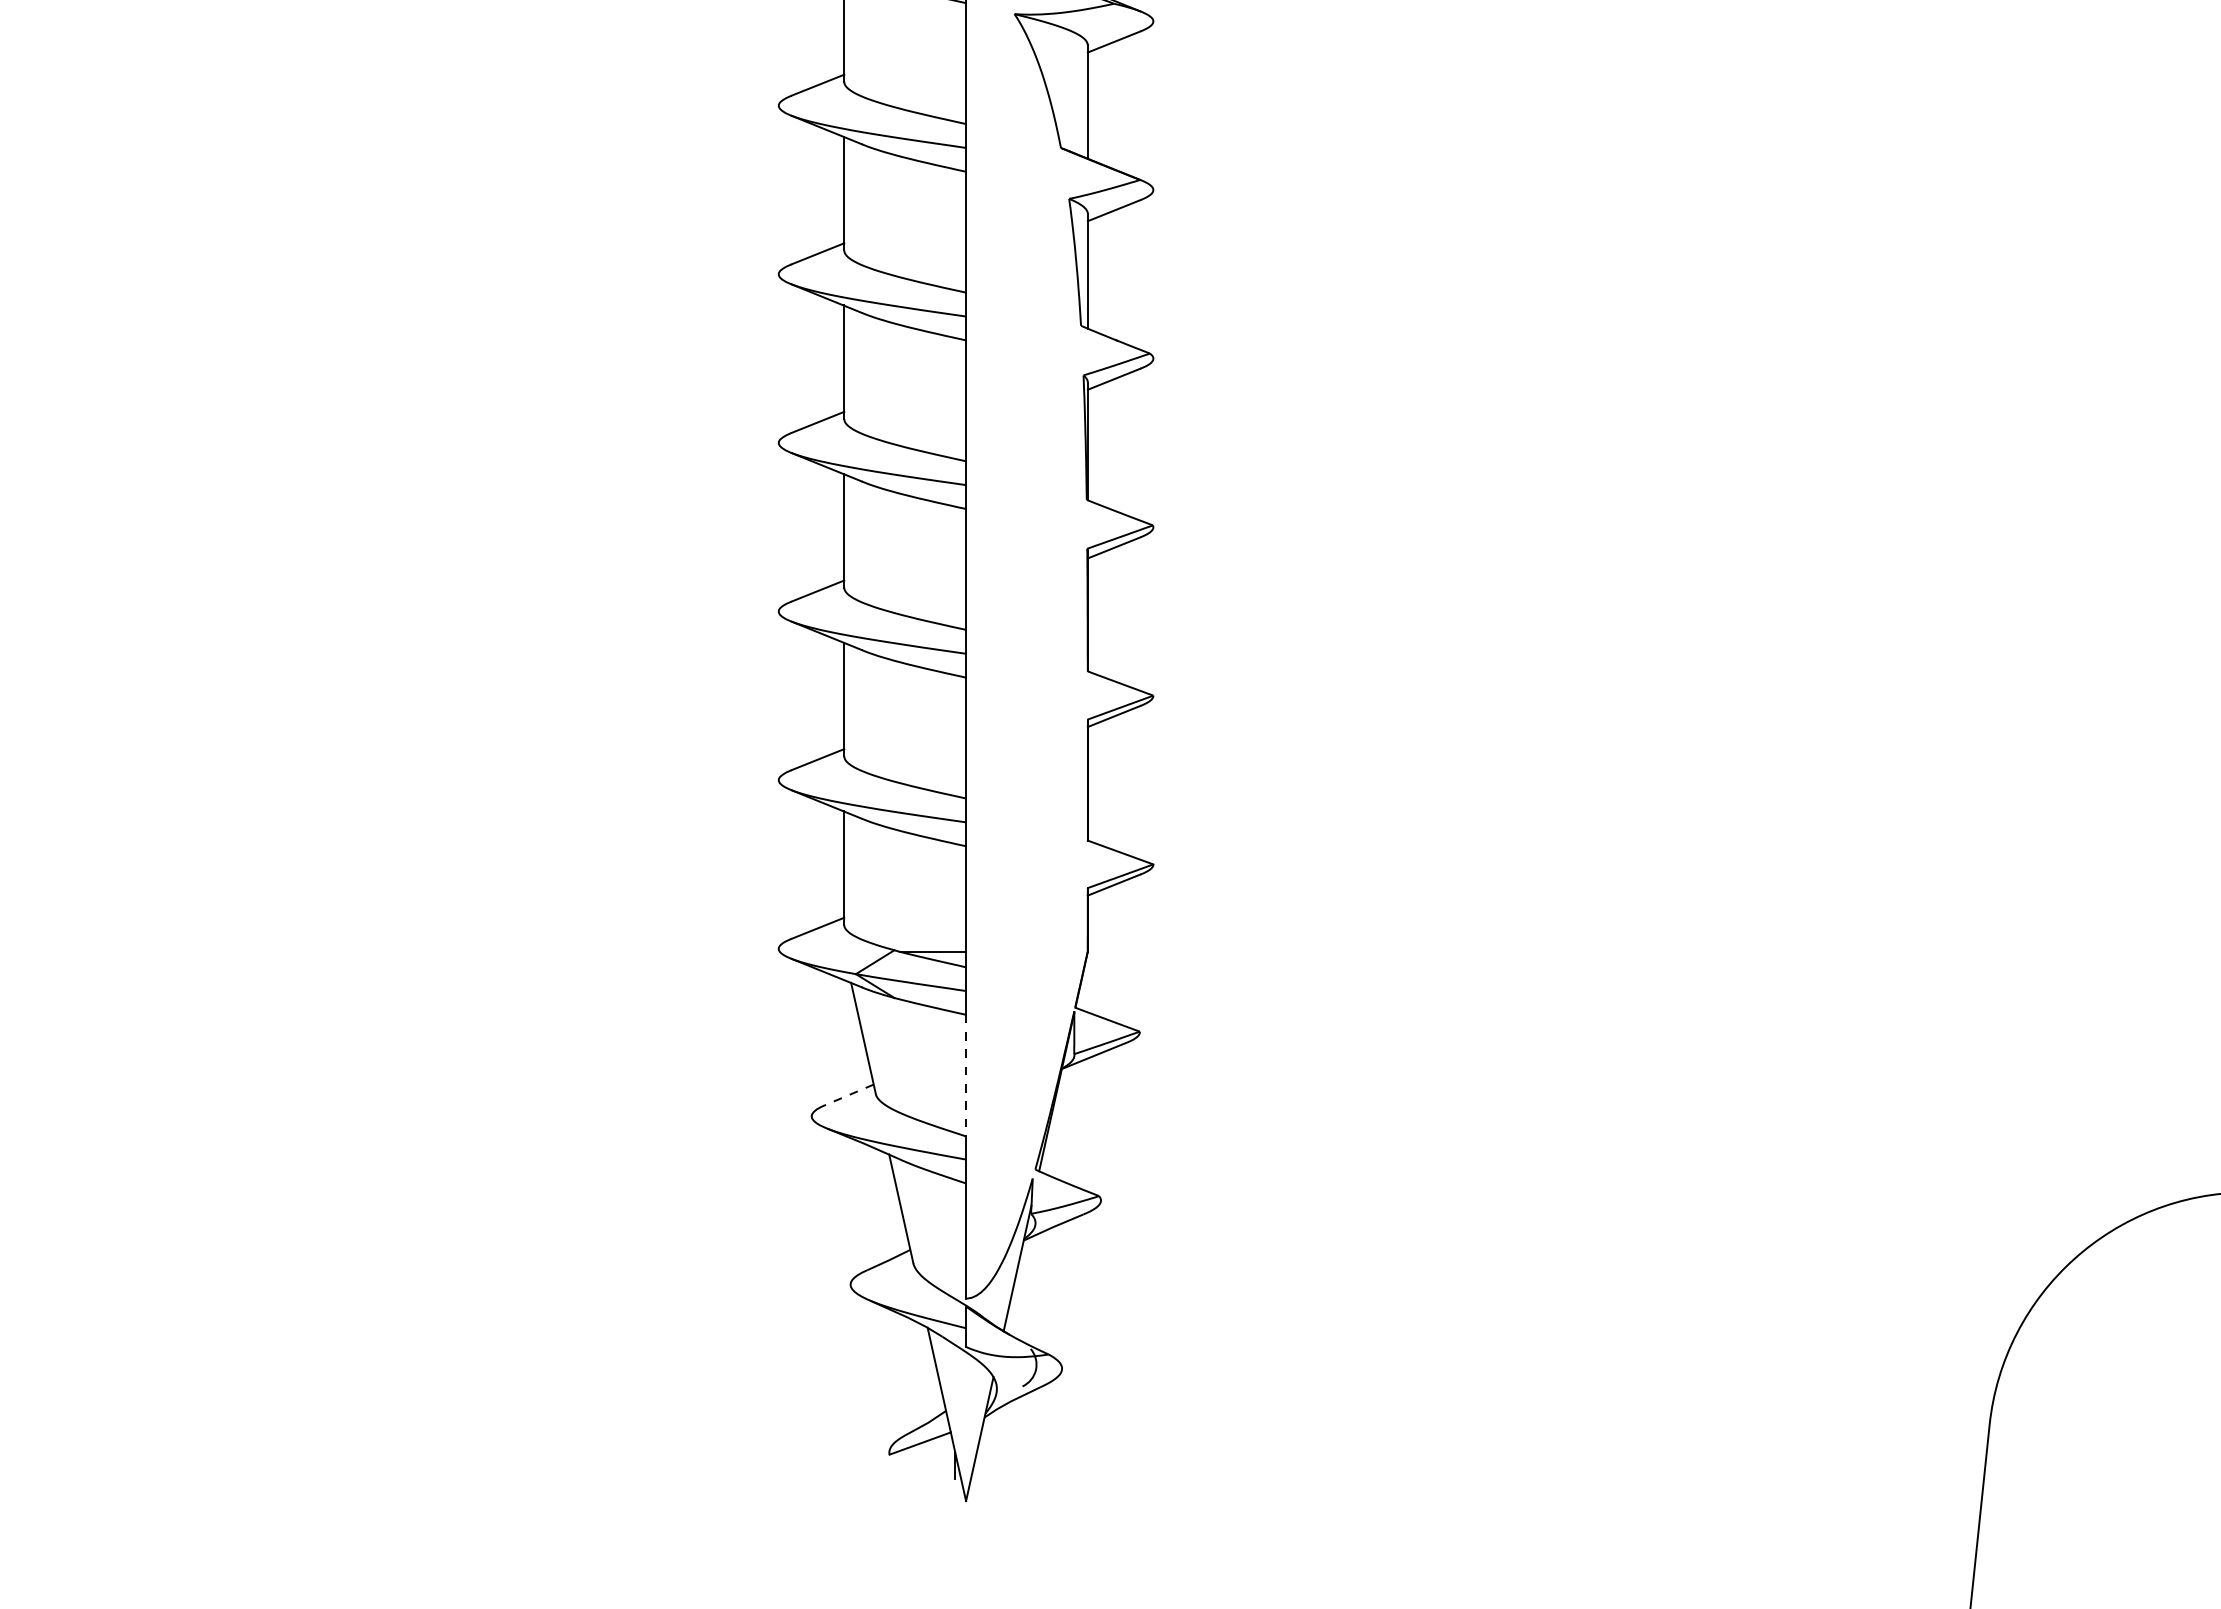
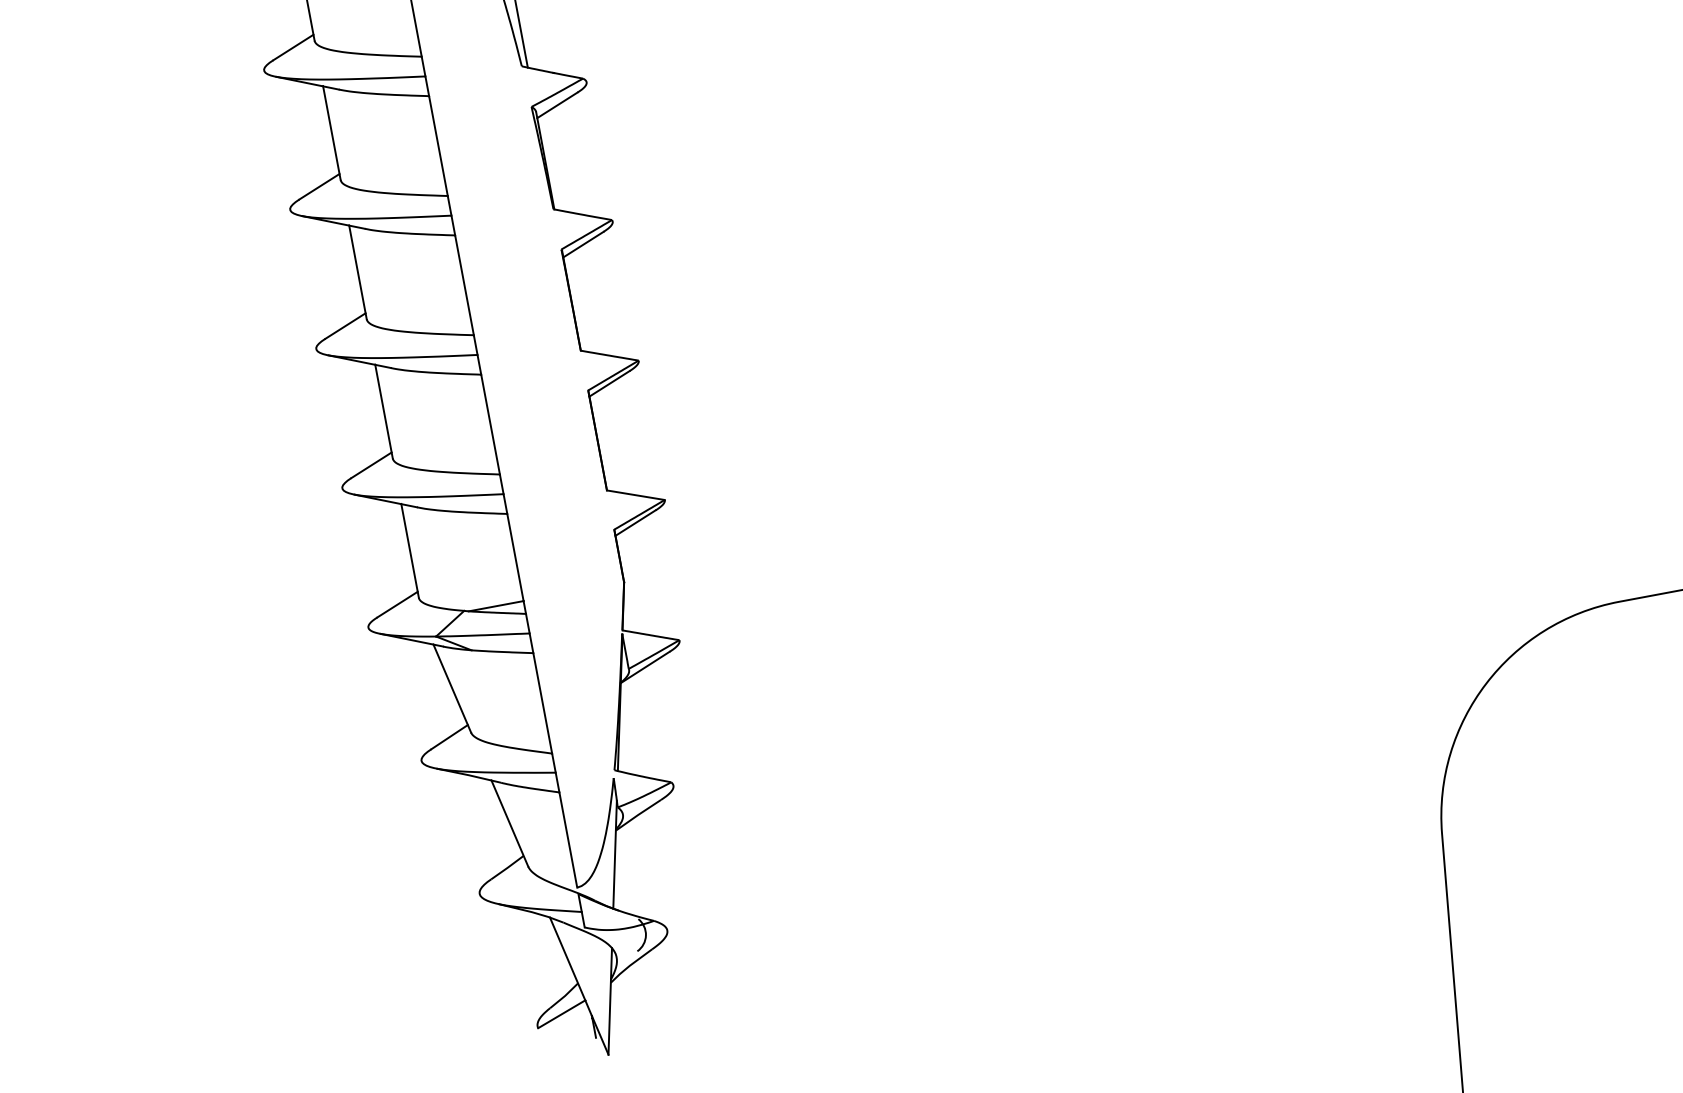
line: (966, 1075) -> (543, 703), dashed -> solid
line: (849, 1094) -> (449, 736), dashed -> solid

